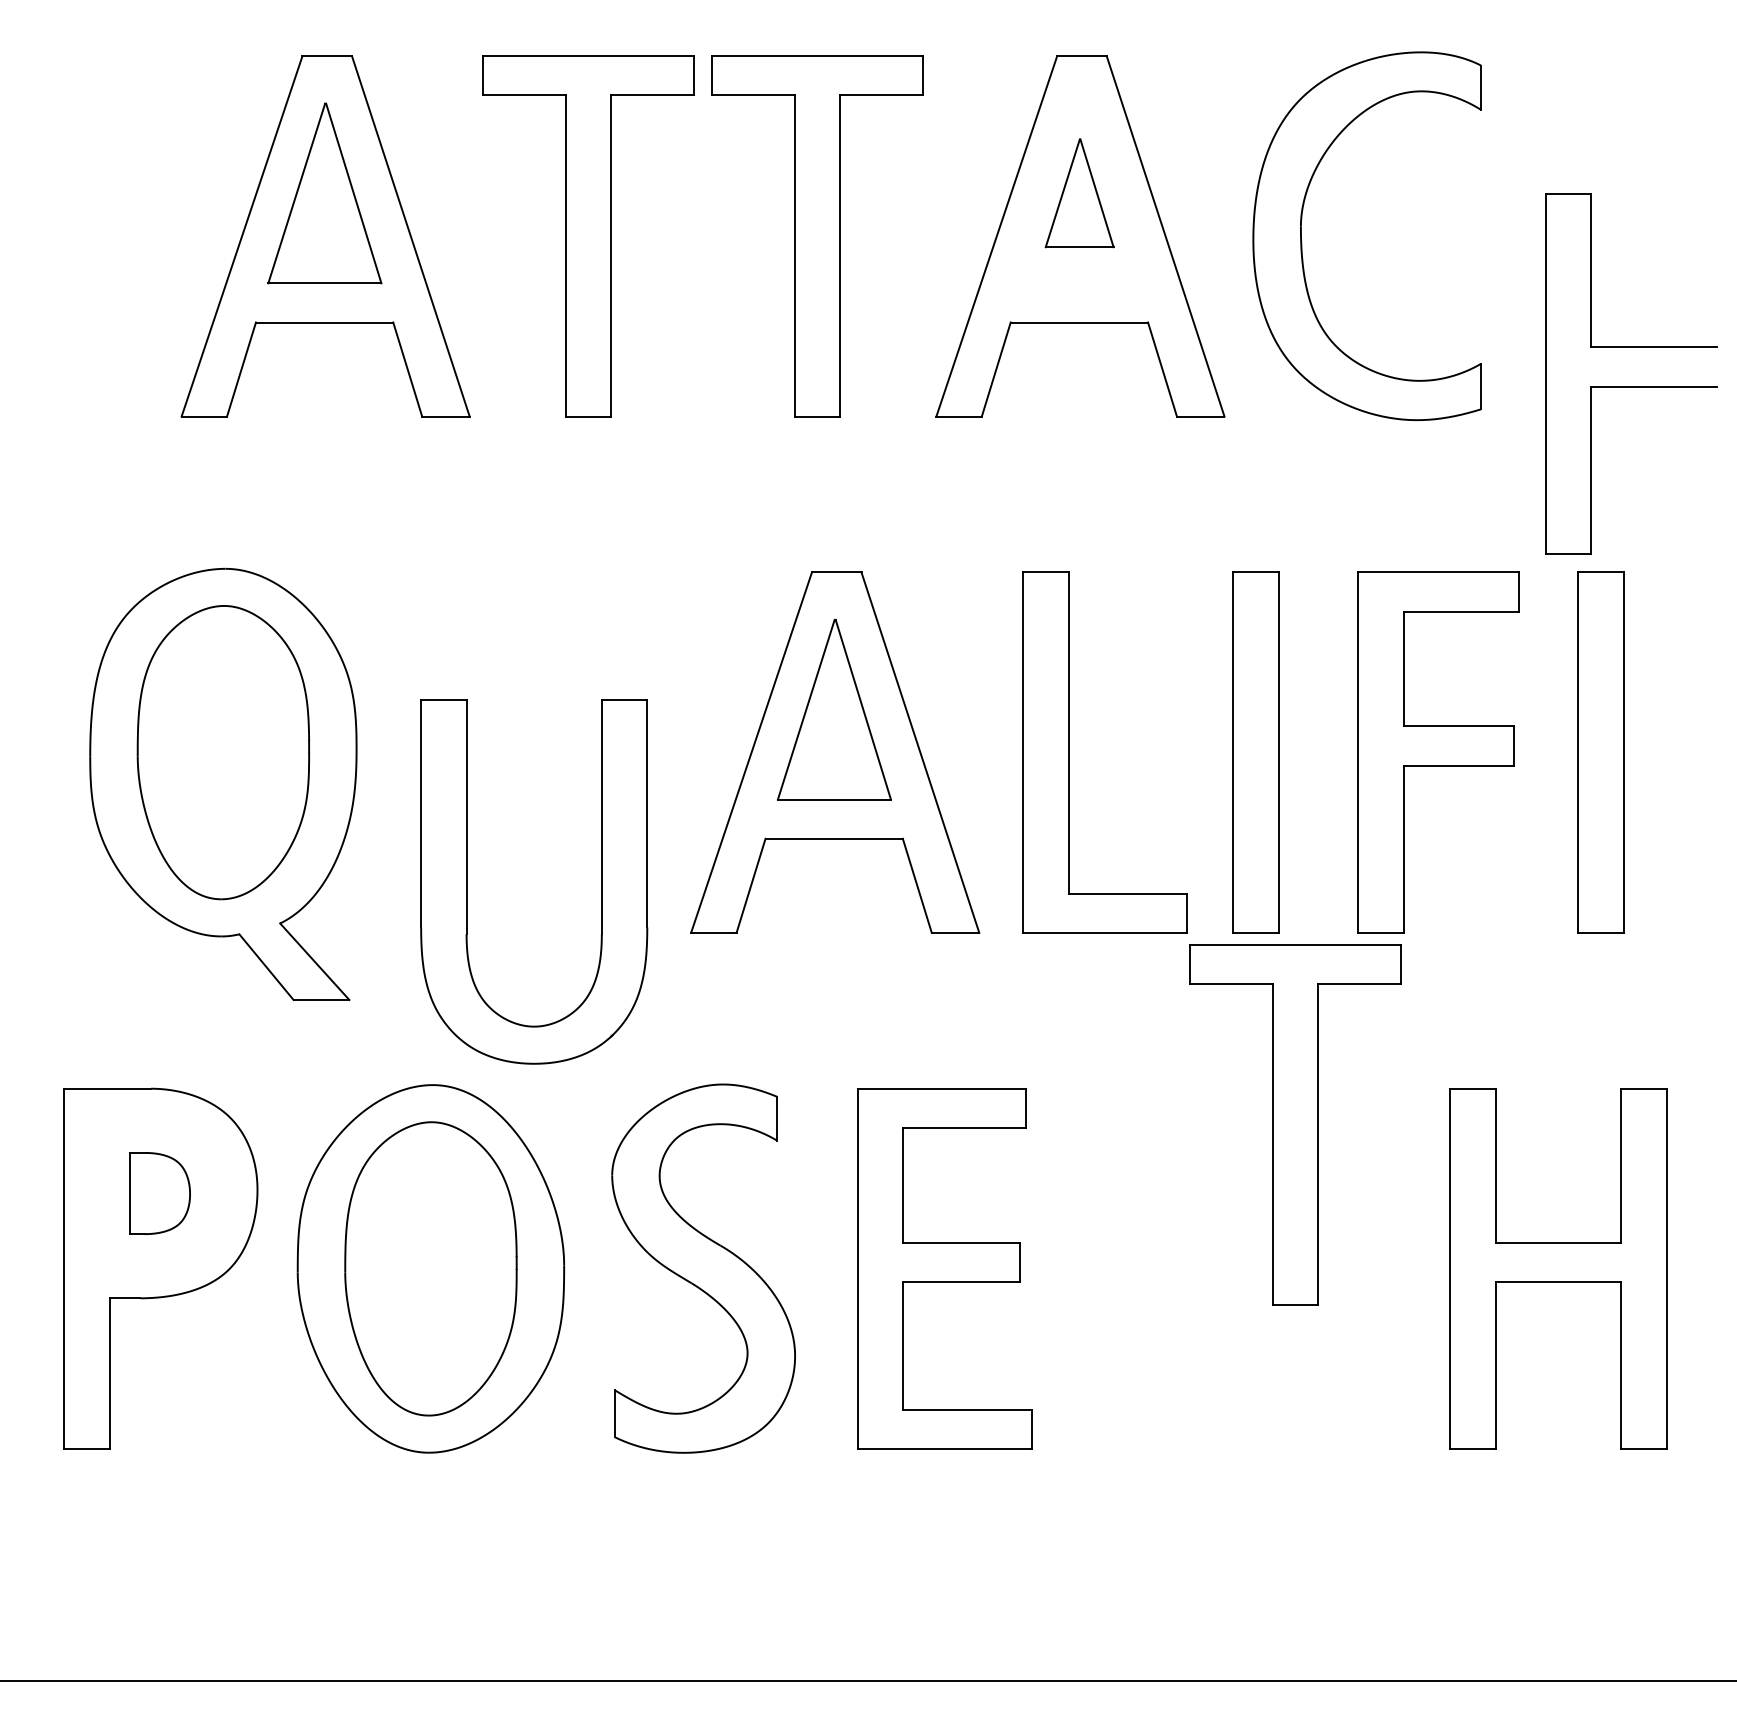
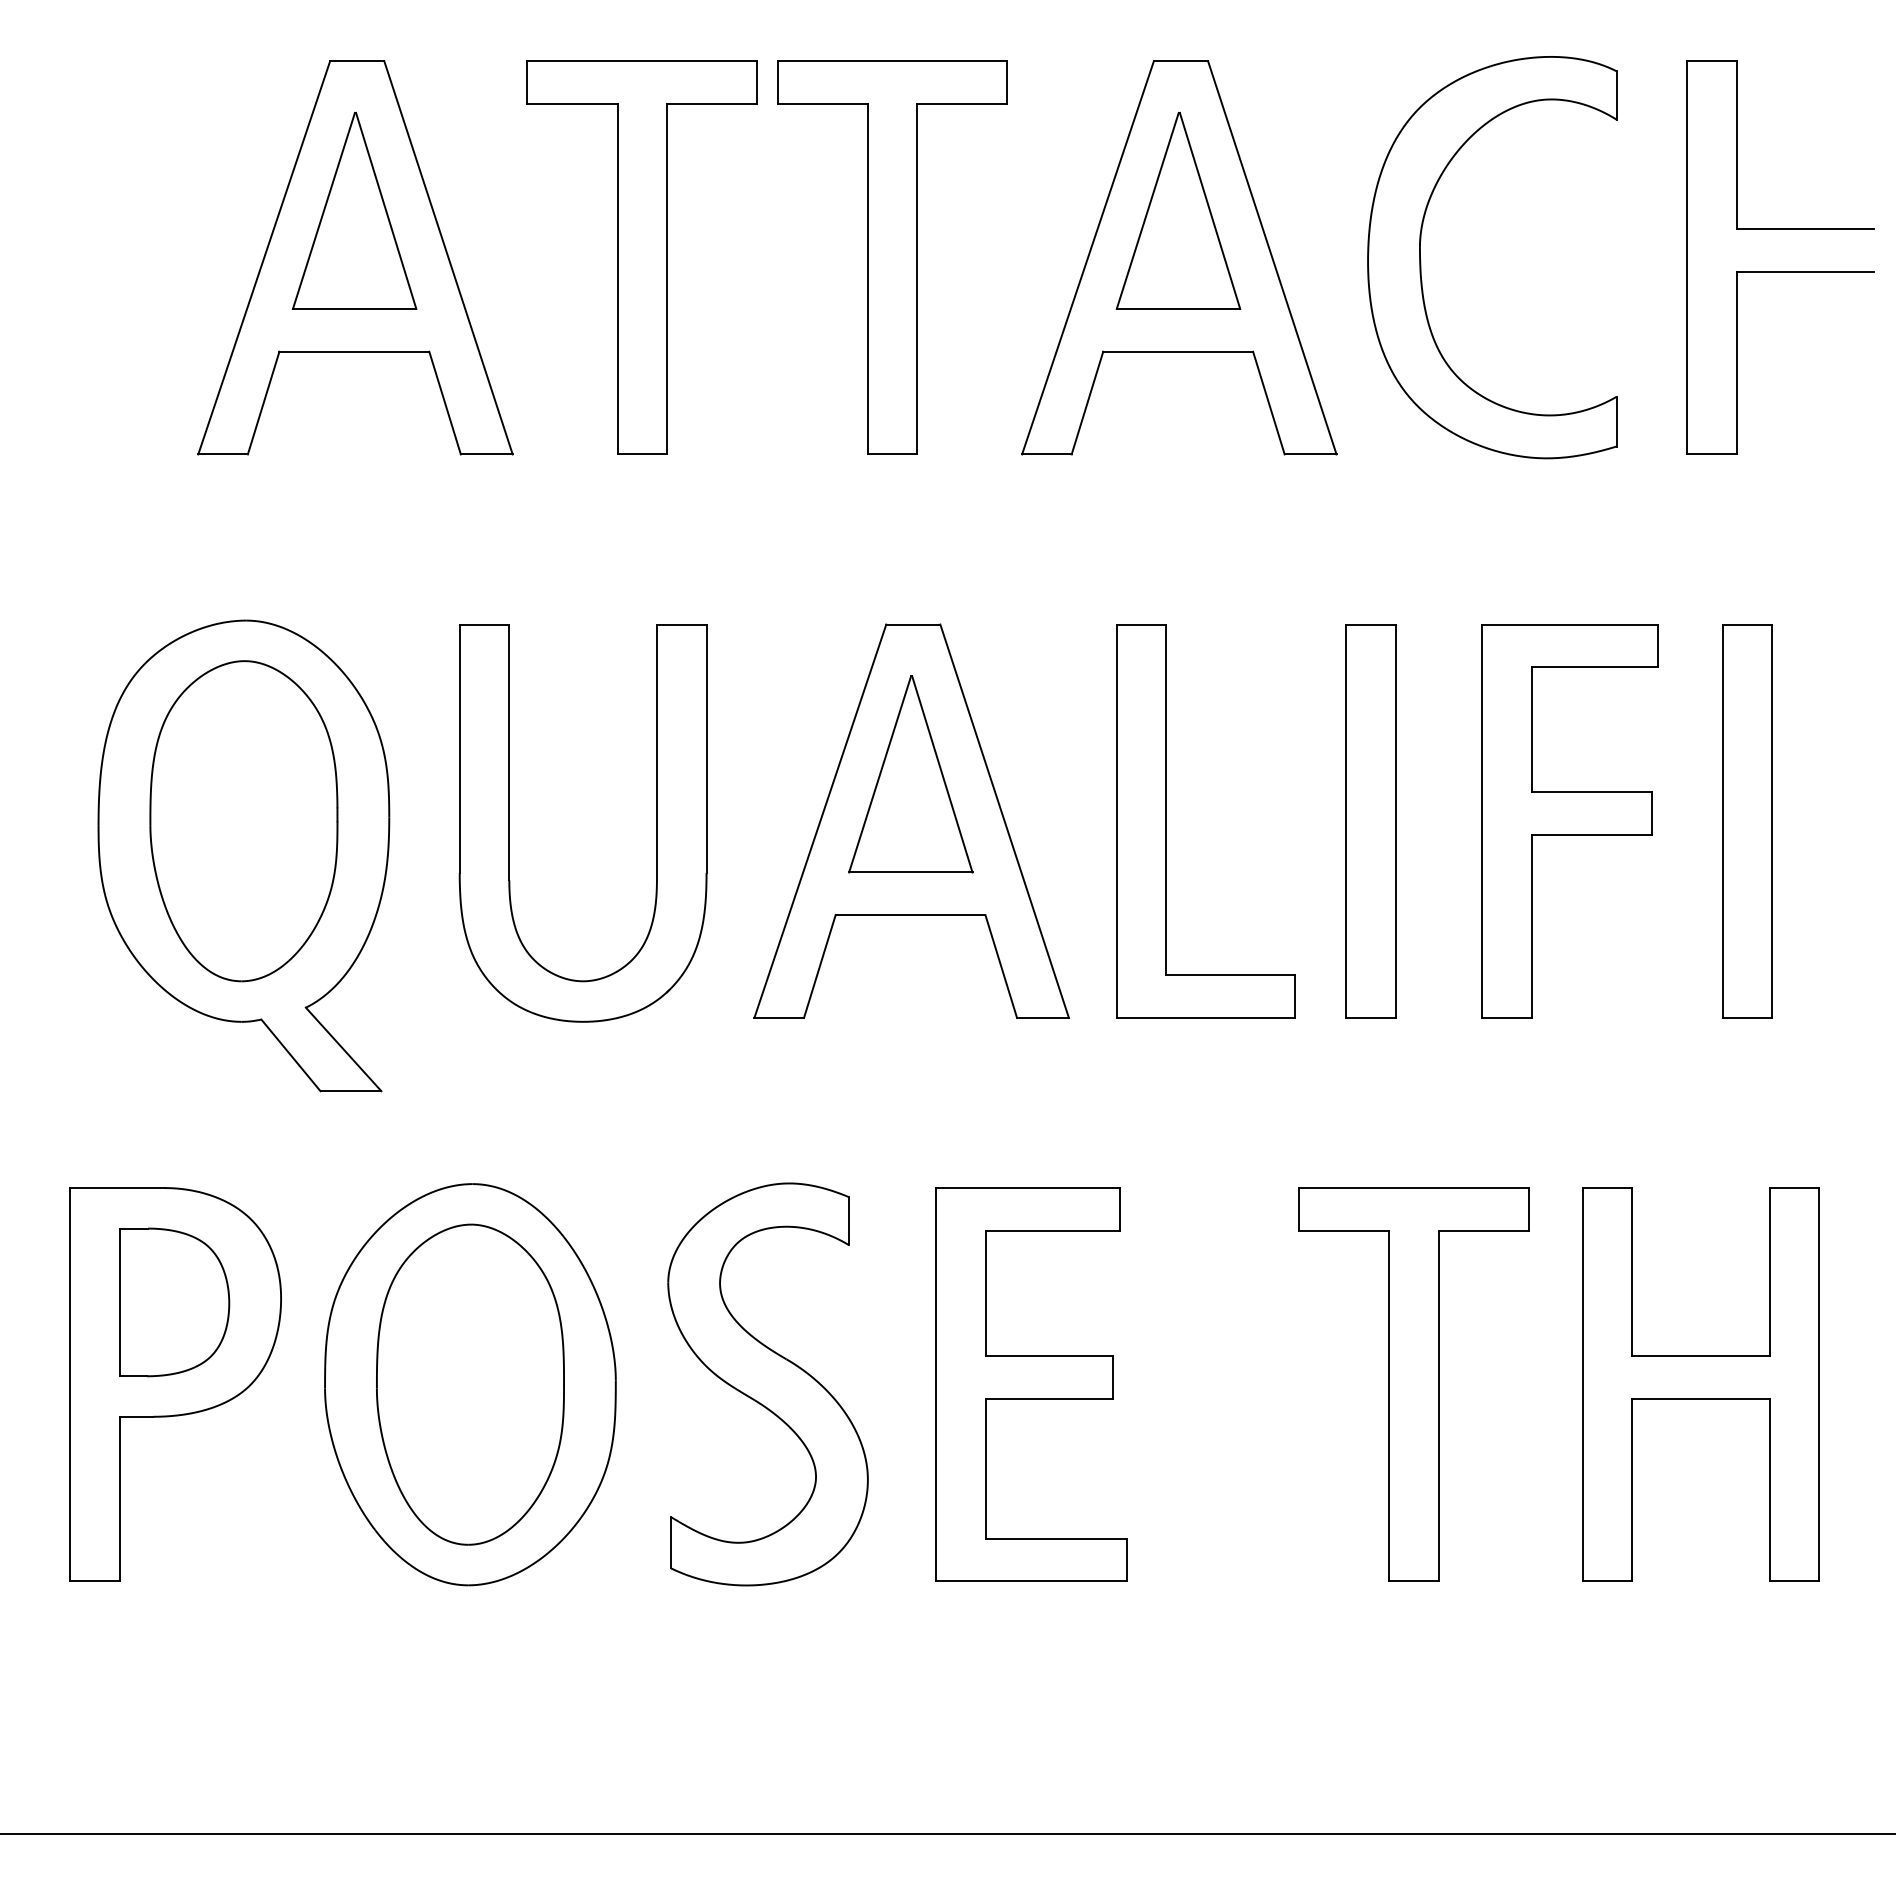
part: (1079, 193) -> (1178, 210), size x1.67
part: (1631, 386) -> (1780, 271), moved
part: (466, 882) -> (509, 823), moved
part: (1294, 1124) -> (1413, 1384), moved
part: (159, 1193) -> (174, 1302), size x1.67

